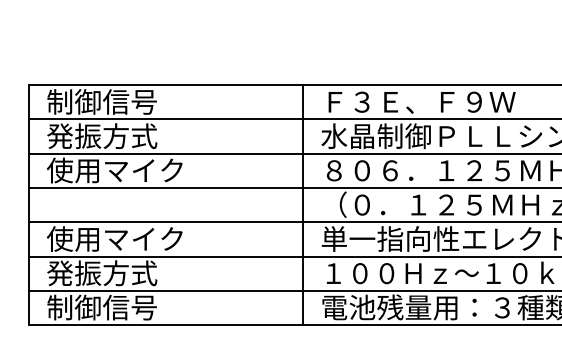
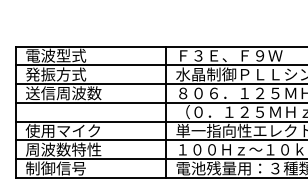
text: (103, 101) -> (56, 55), 制御信号 -> 電波型式
text: (115, 170) -> (63, 93), 使用マイク -> 送信周波数
text: (115, 272) -> (63, 149), 発振方式 -> 周波数特性

